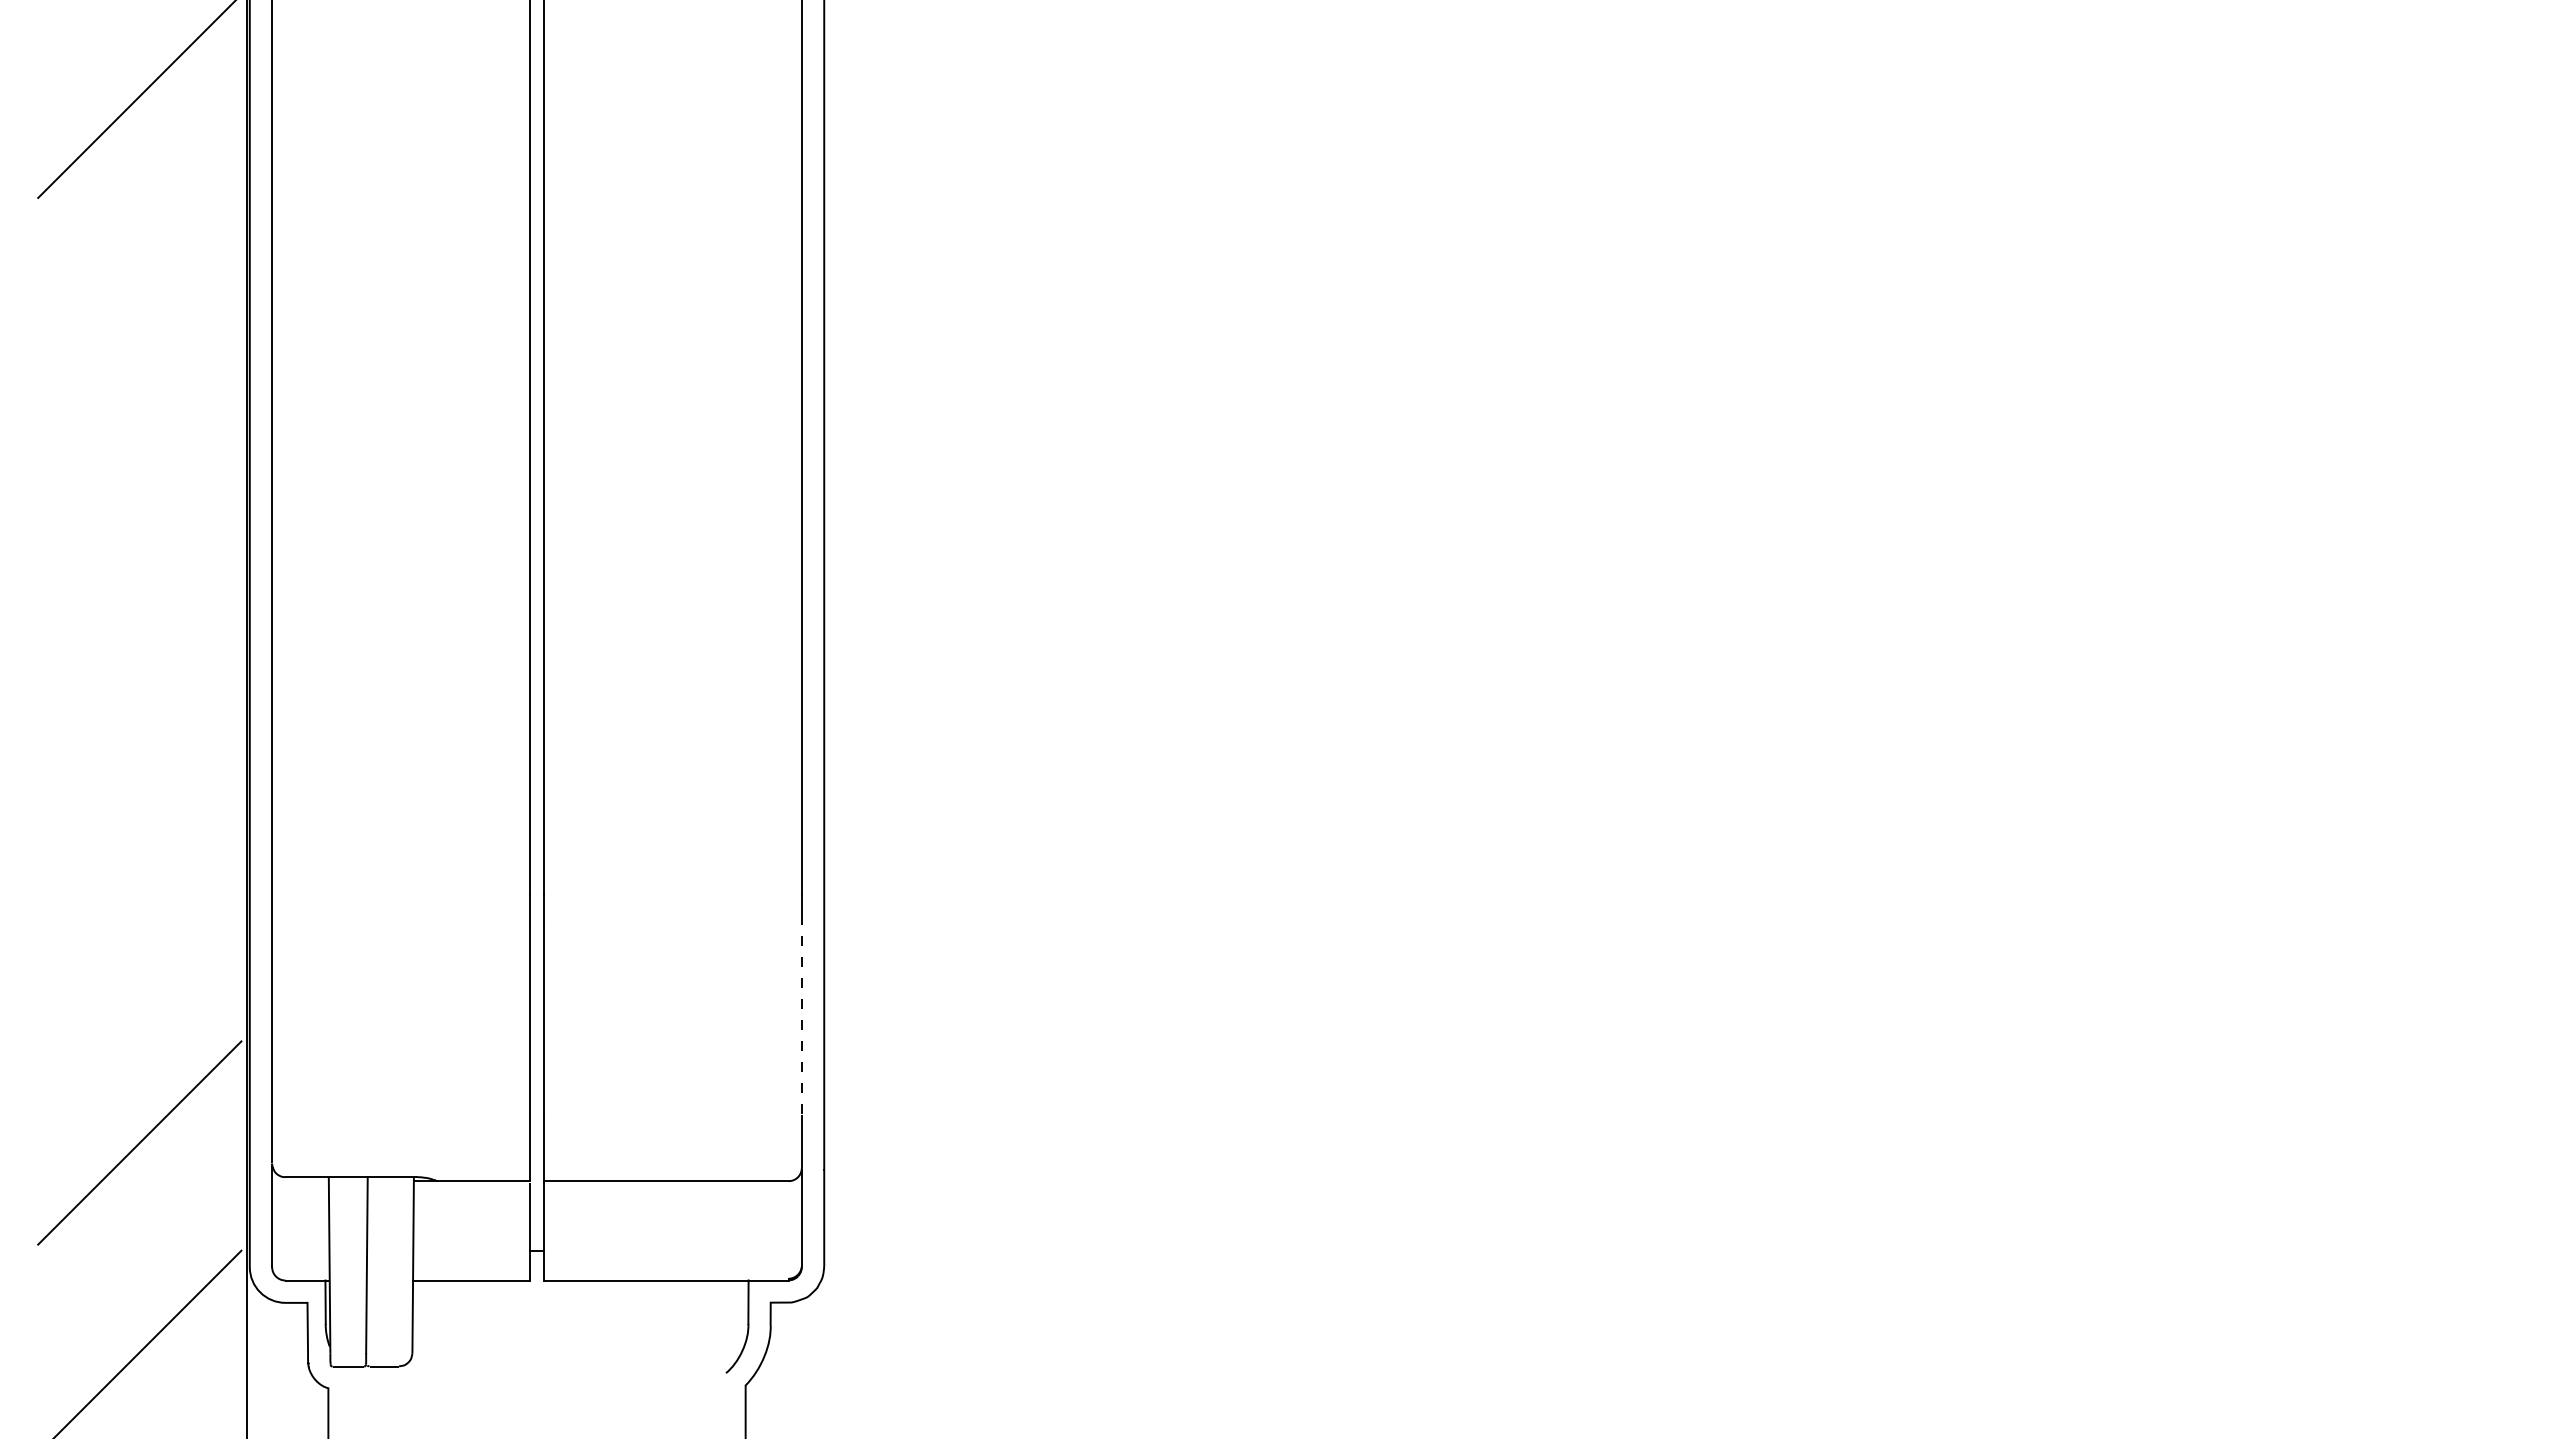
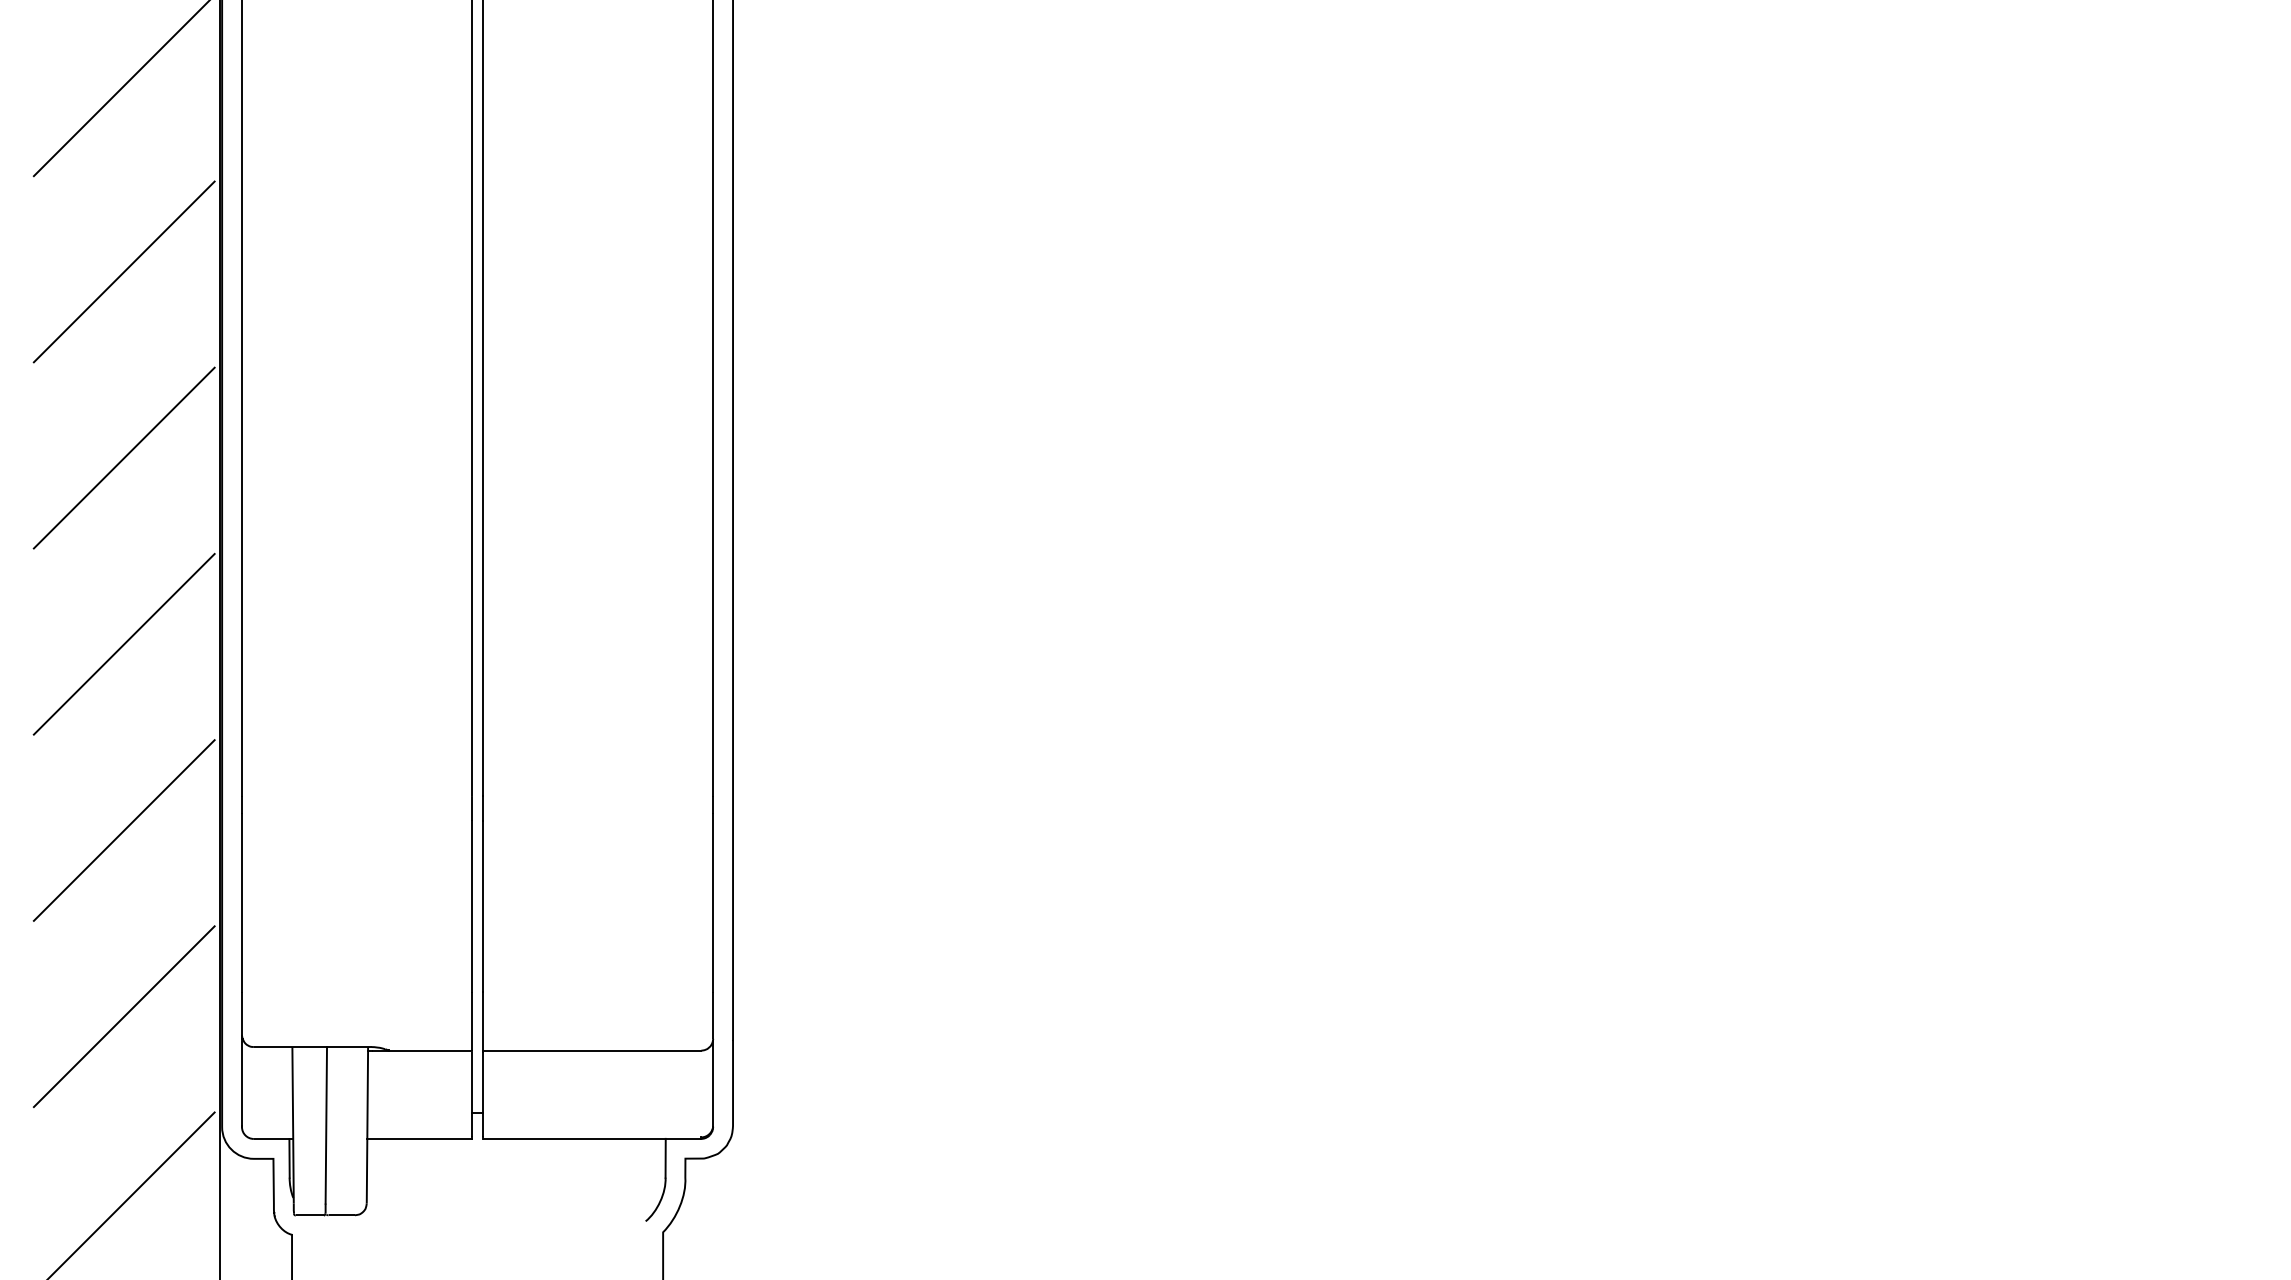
line: (139, 305) -> (124, 271), added
line: (139, 514) -> (124, 457), added
line: (139, 723) -> (124, 643), added
line: (139, 933) -> (124, 830), added
line: (801, 1015) -> (712, 903), dashed -> solid

